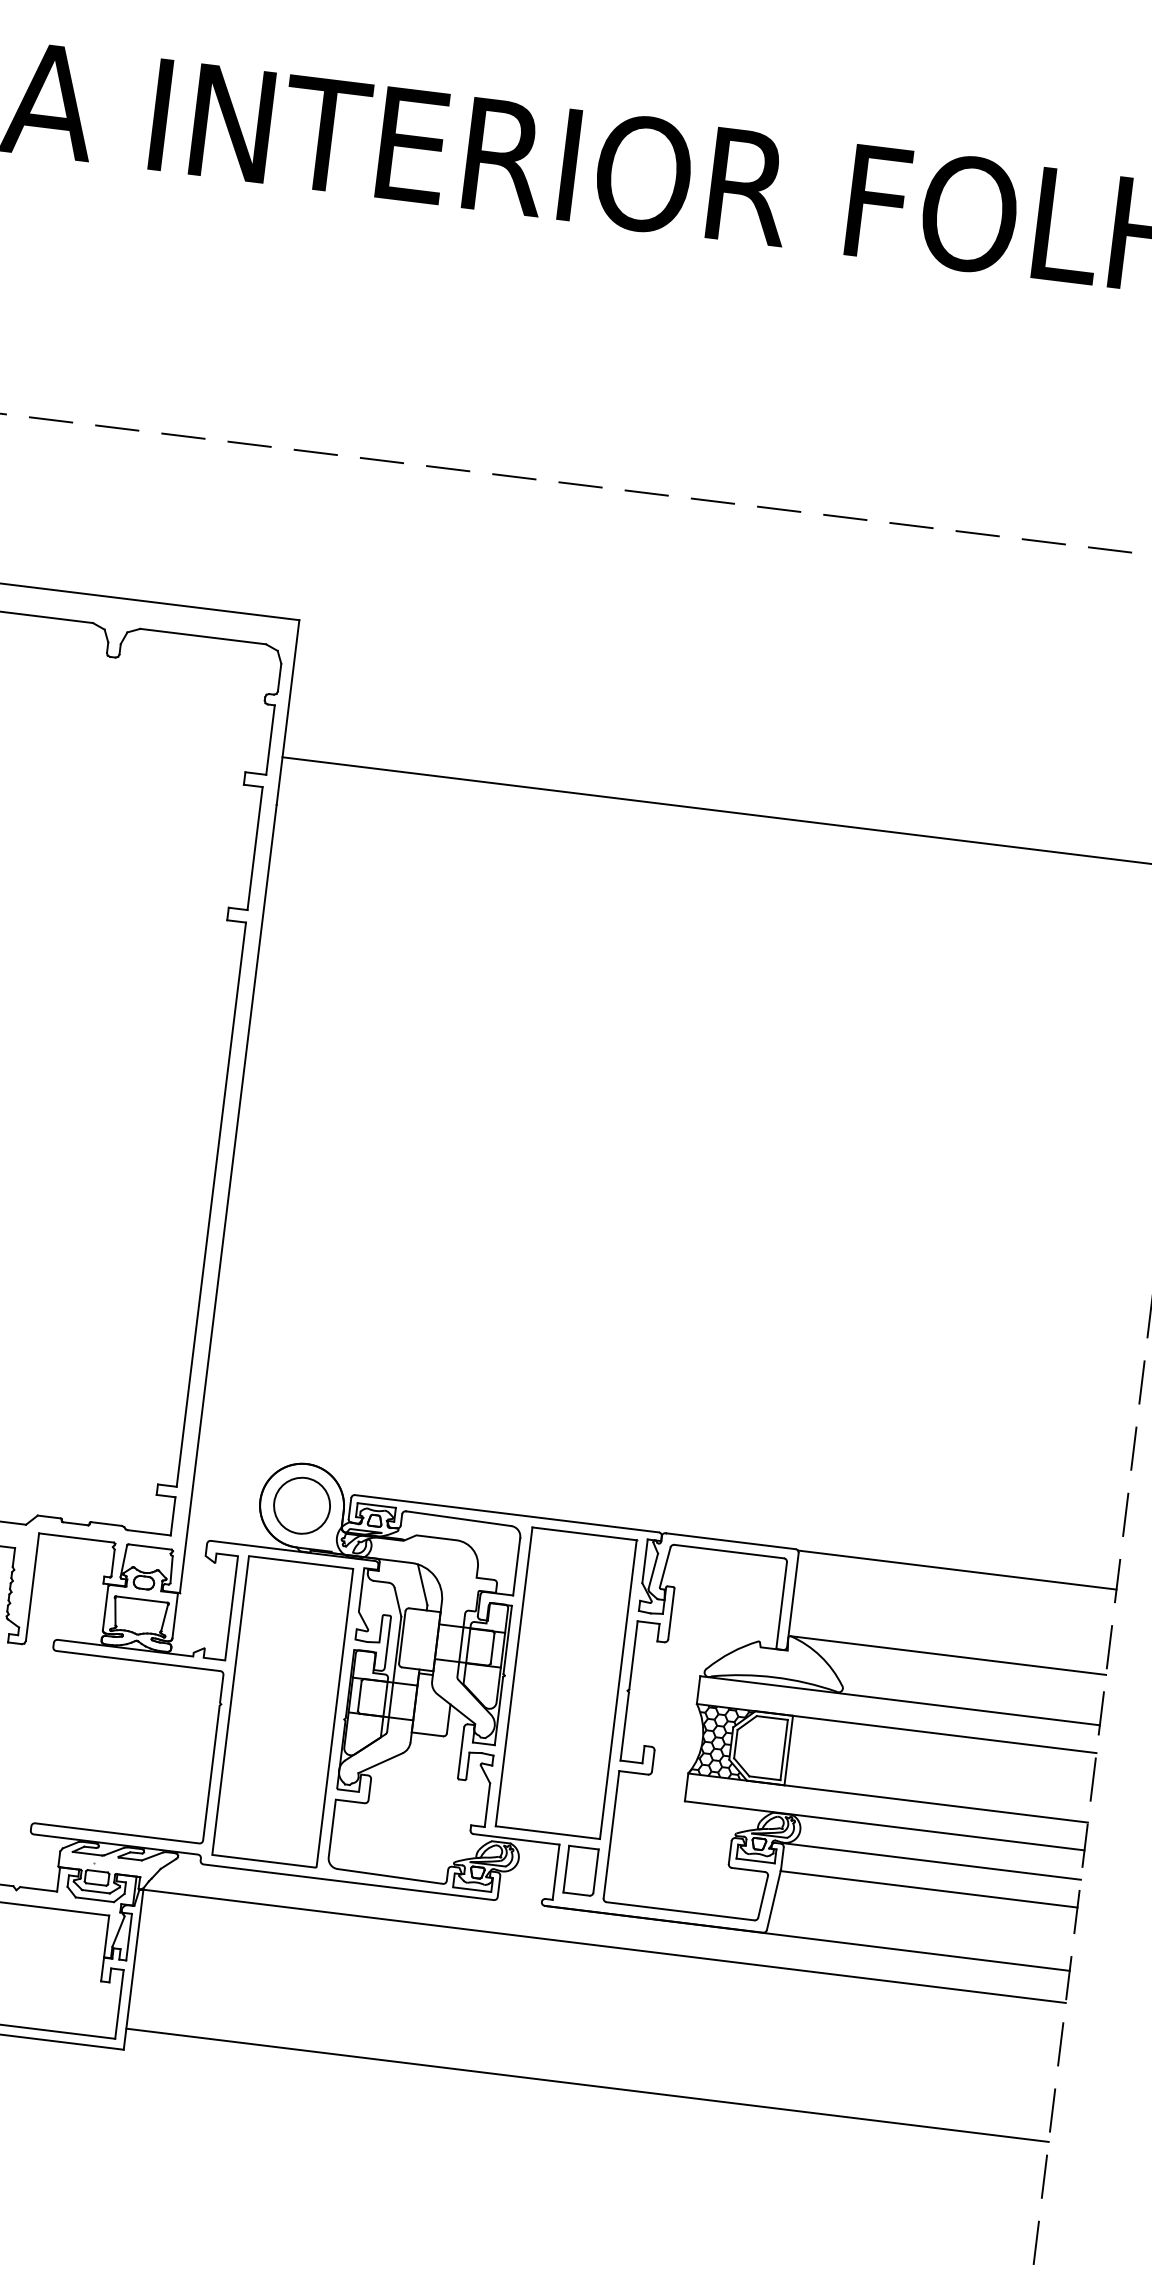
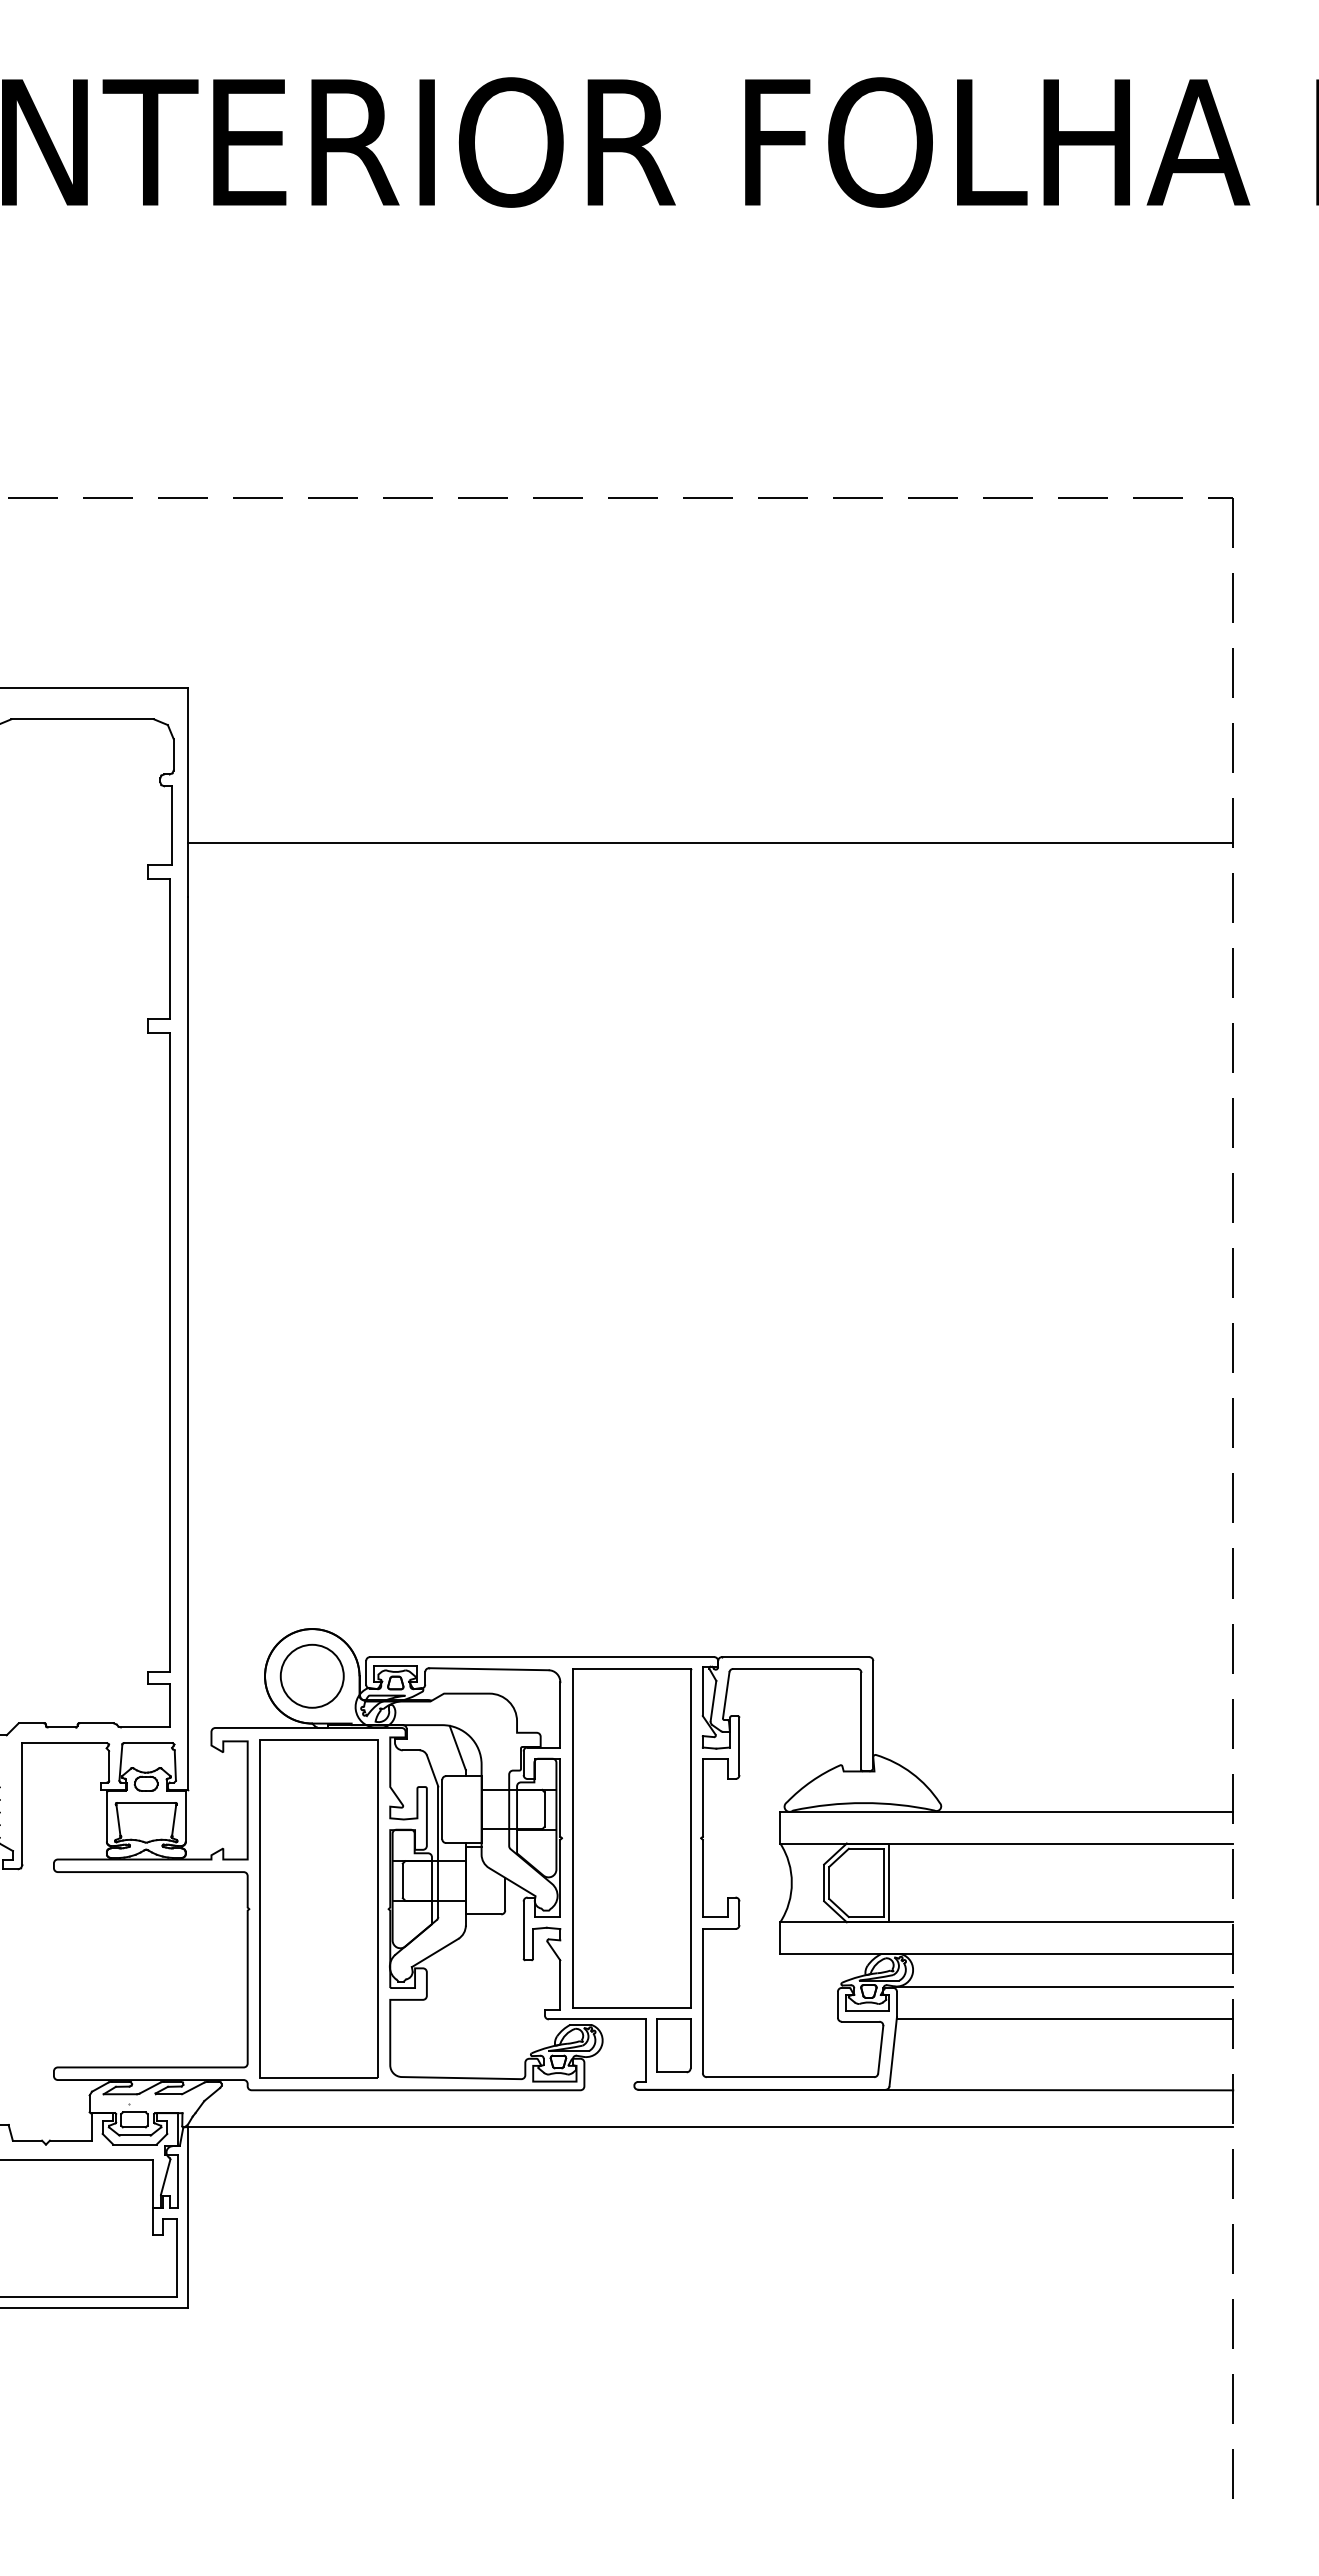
line: (957, 1570) -> (1052, 1658), removed
line: (948, 1655) -> (1054, 1754), removed
hatch: (721, 1741) -> (812, 1882), removed
line: (587, 2085) -> (710, 2284), removed

